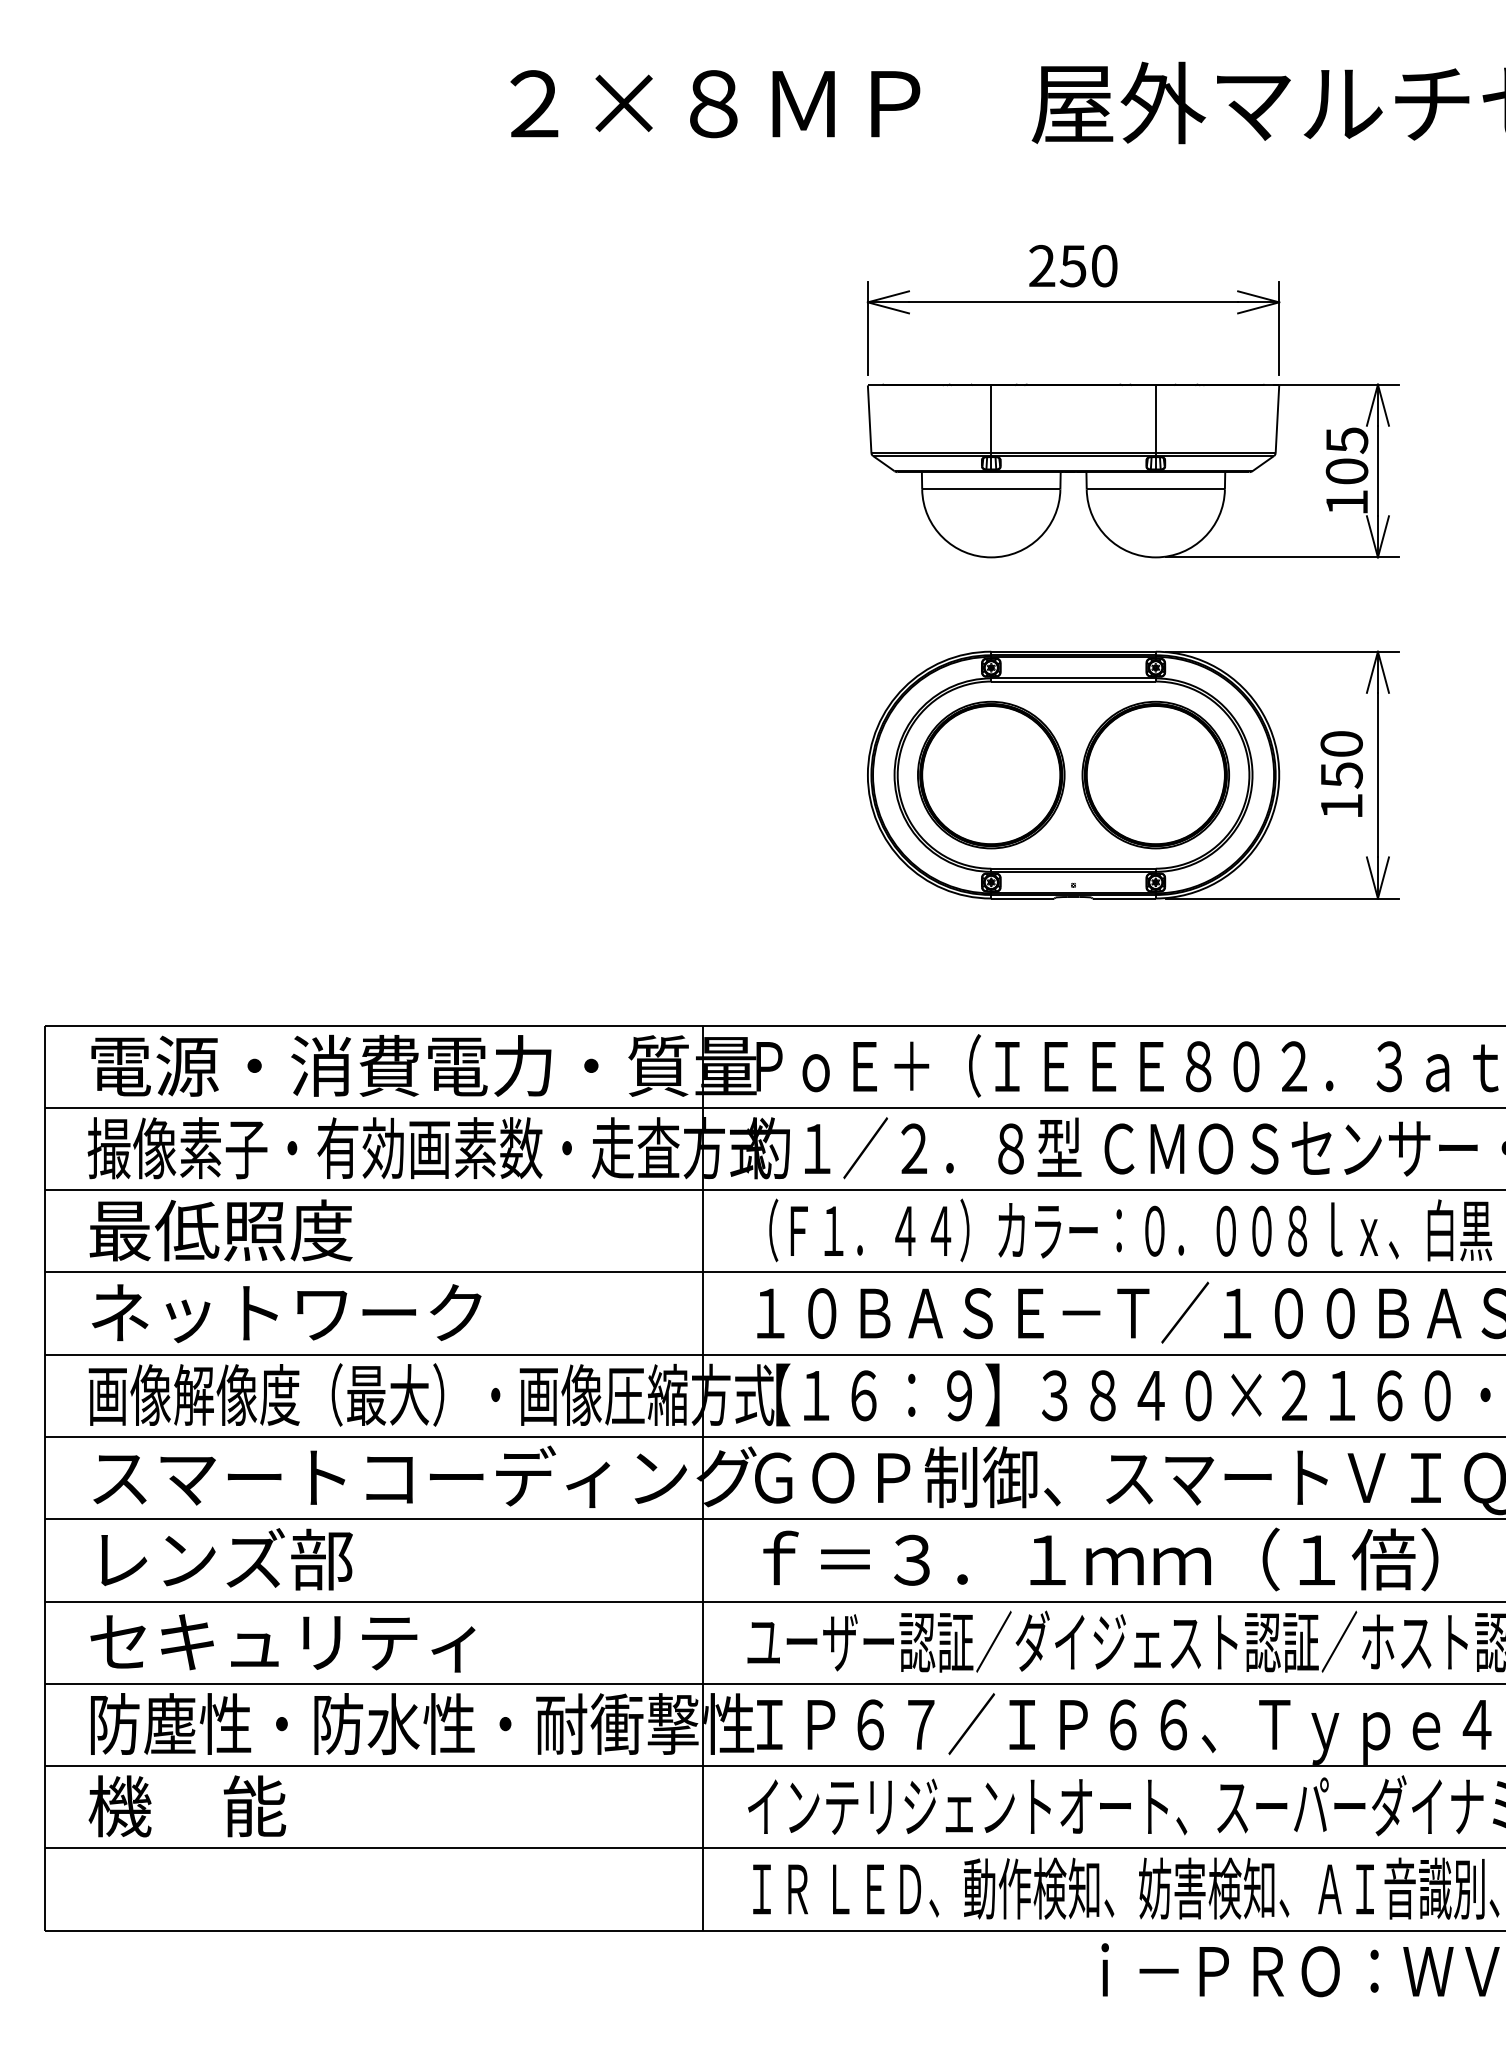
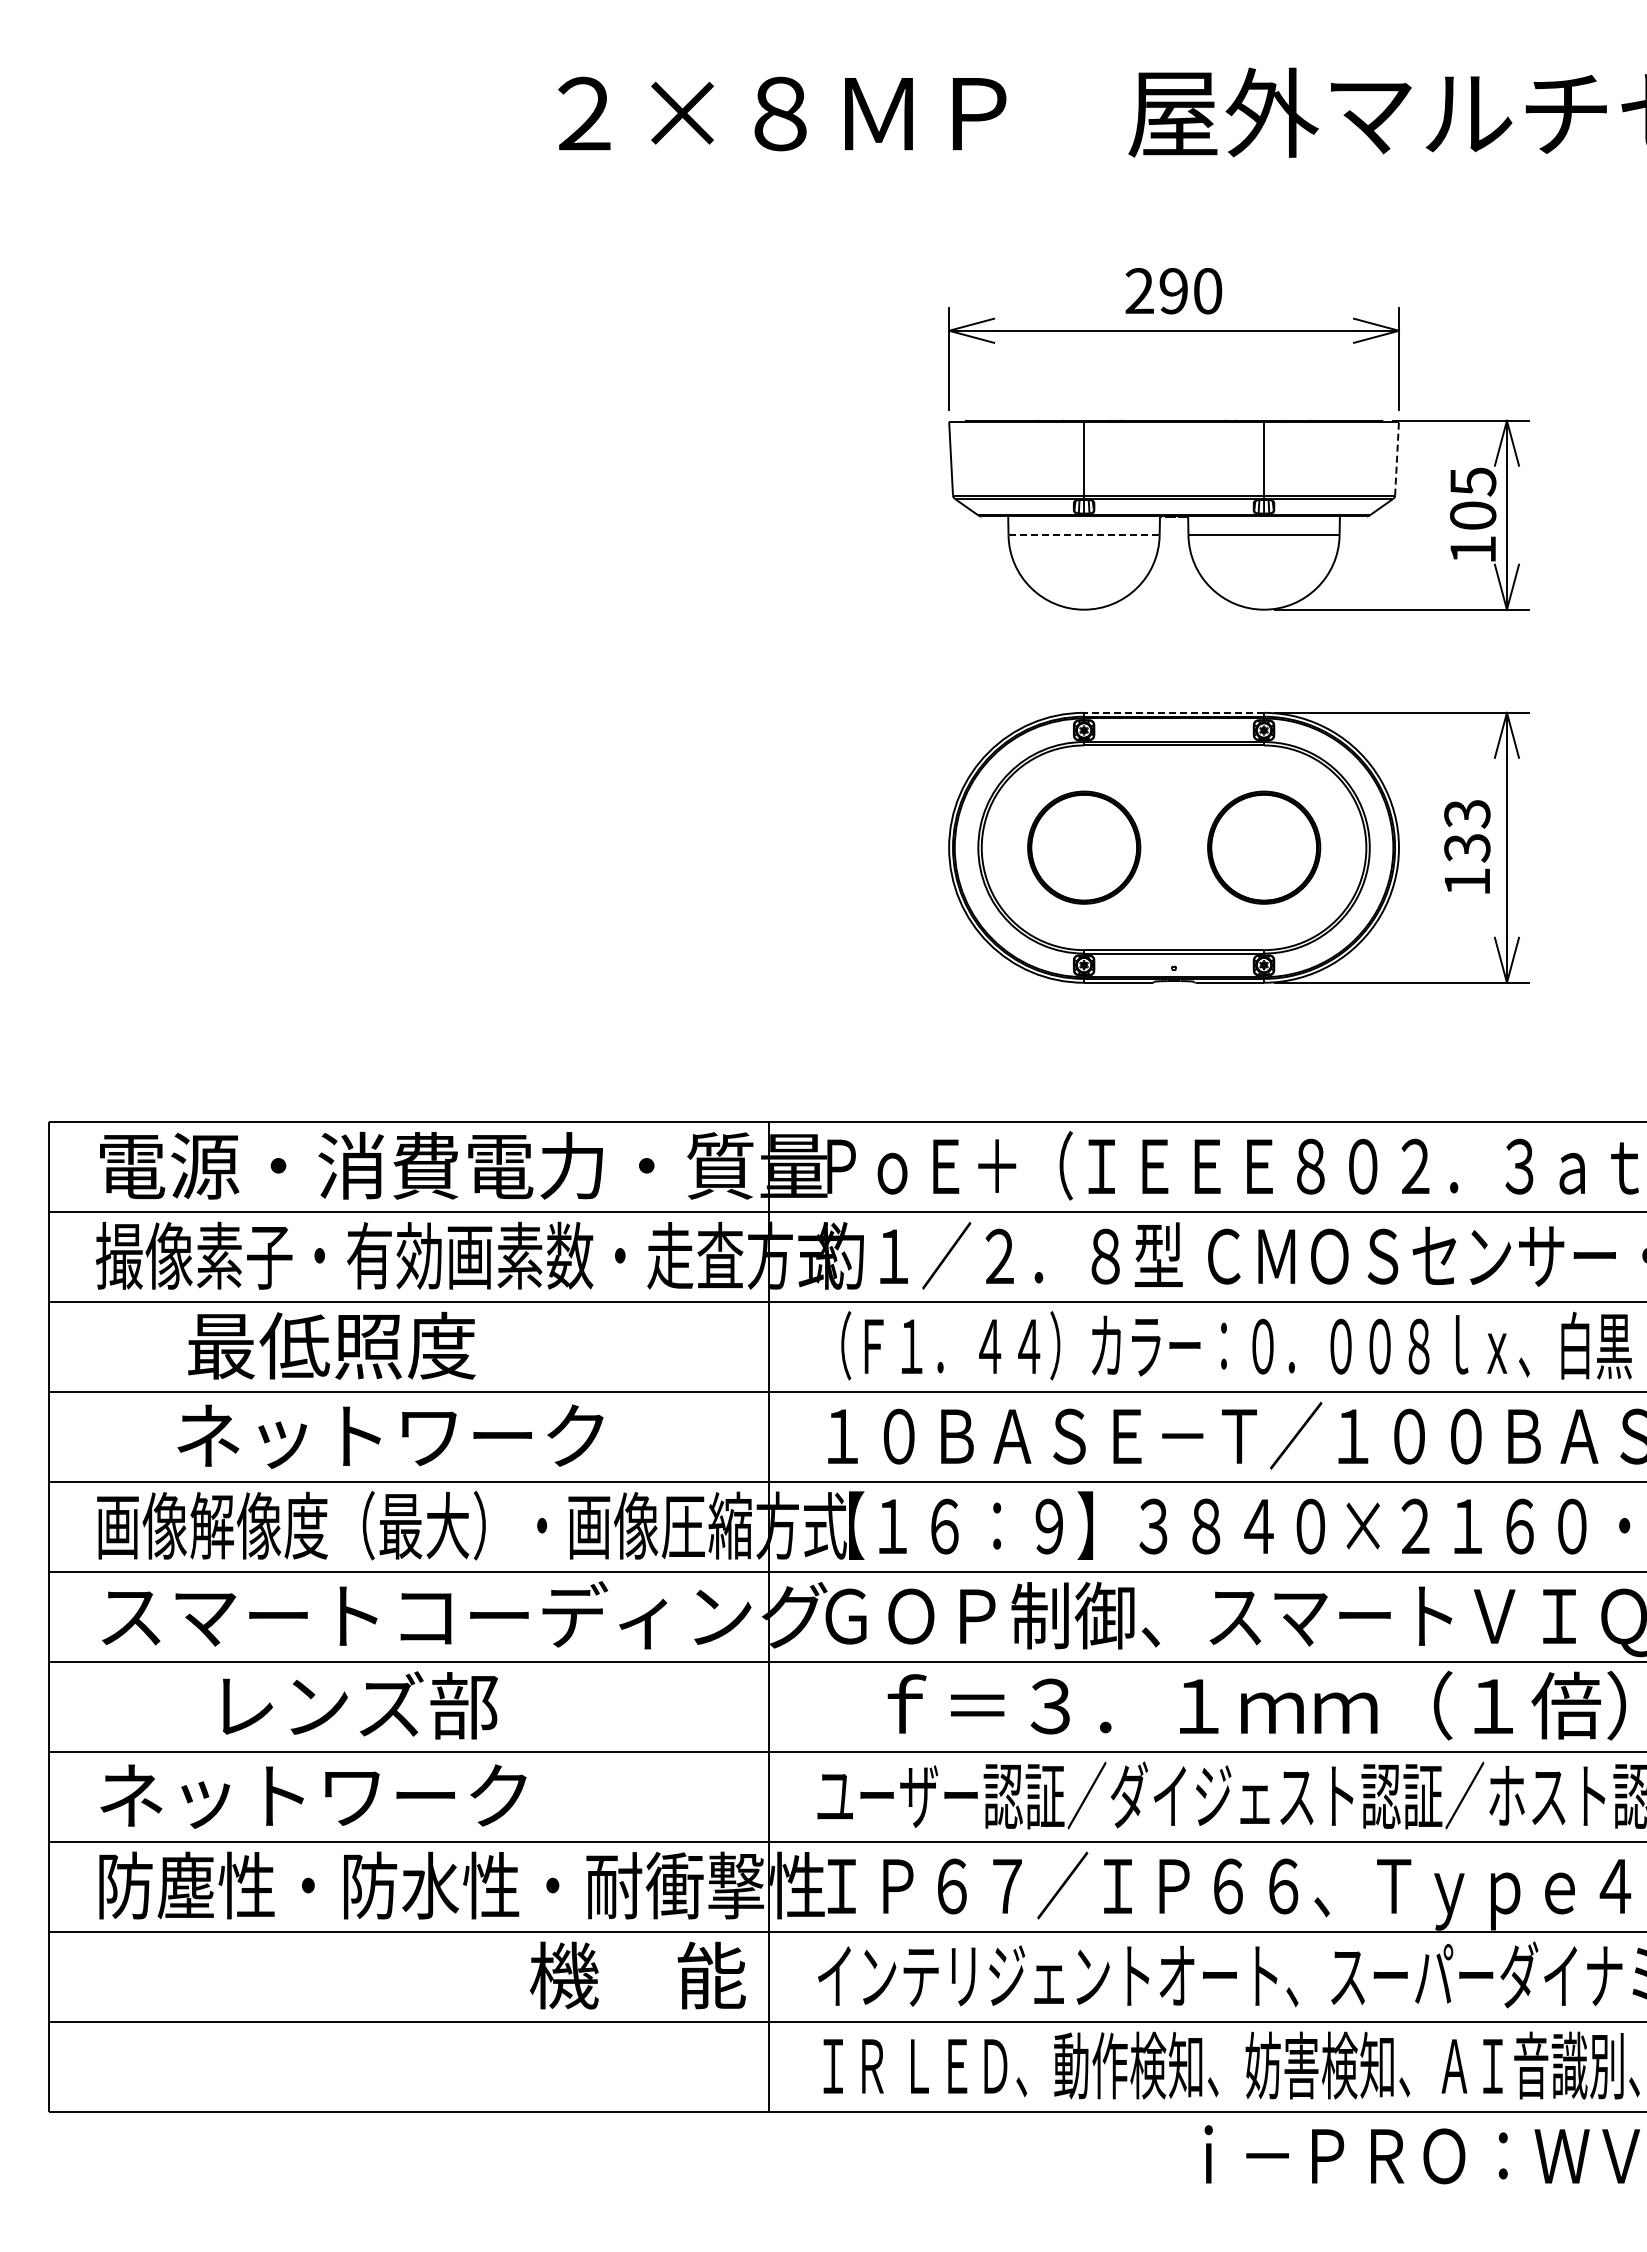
text: (1073, 266) -> (1173, 291), 250 -> 290
line: (1277, 419) -> (1397, 458), solid -> dashed
line: (991, 489) -> (1084, 535), solid -> dashed
line: (1073, 651) -> (1174, 712), solid -> dashed
text: (1341, 759) -> (1467, 830), 150 -> 133
part: (991, 774) -> (1084, 847), size x0.7
part: (1156, 774) -> (1264, 847), size x0.7
text: (220, 1230) -> (331, 1345), moved
text: (286, 1313) -> (390, 1436), moved
text: (227, 1559) -> (360, 1705), moved
text: (1100, 1559) -> (1256, 1705), moved
text: (285, 1642) -> (312, 1796), セキュリティ -> ネットワーク
text: (186, 1806) -> (637, 1975), moved

